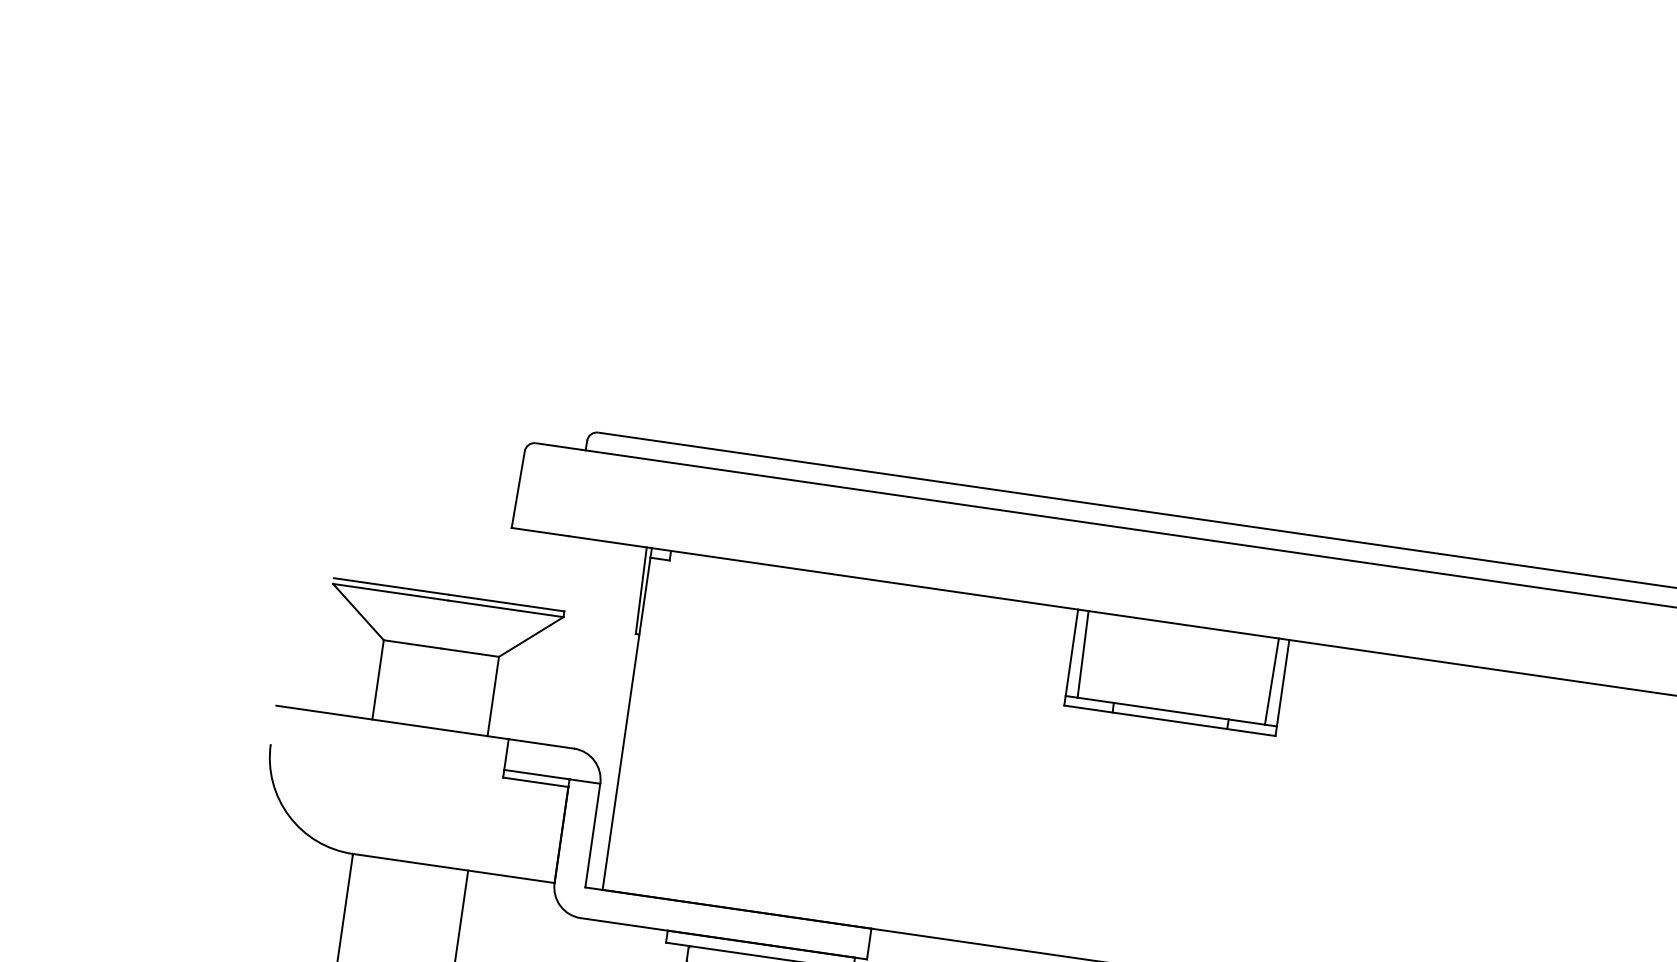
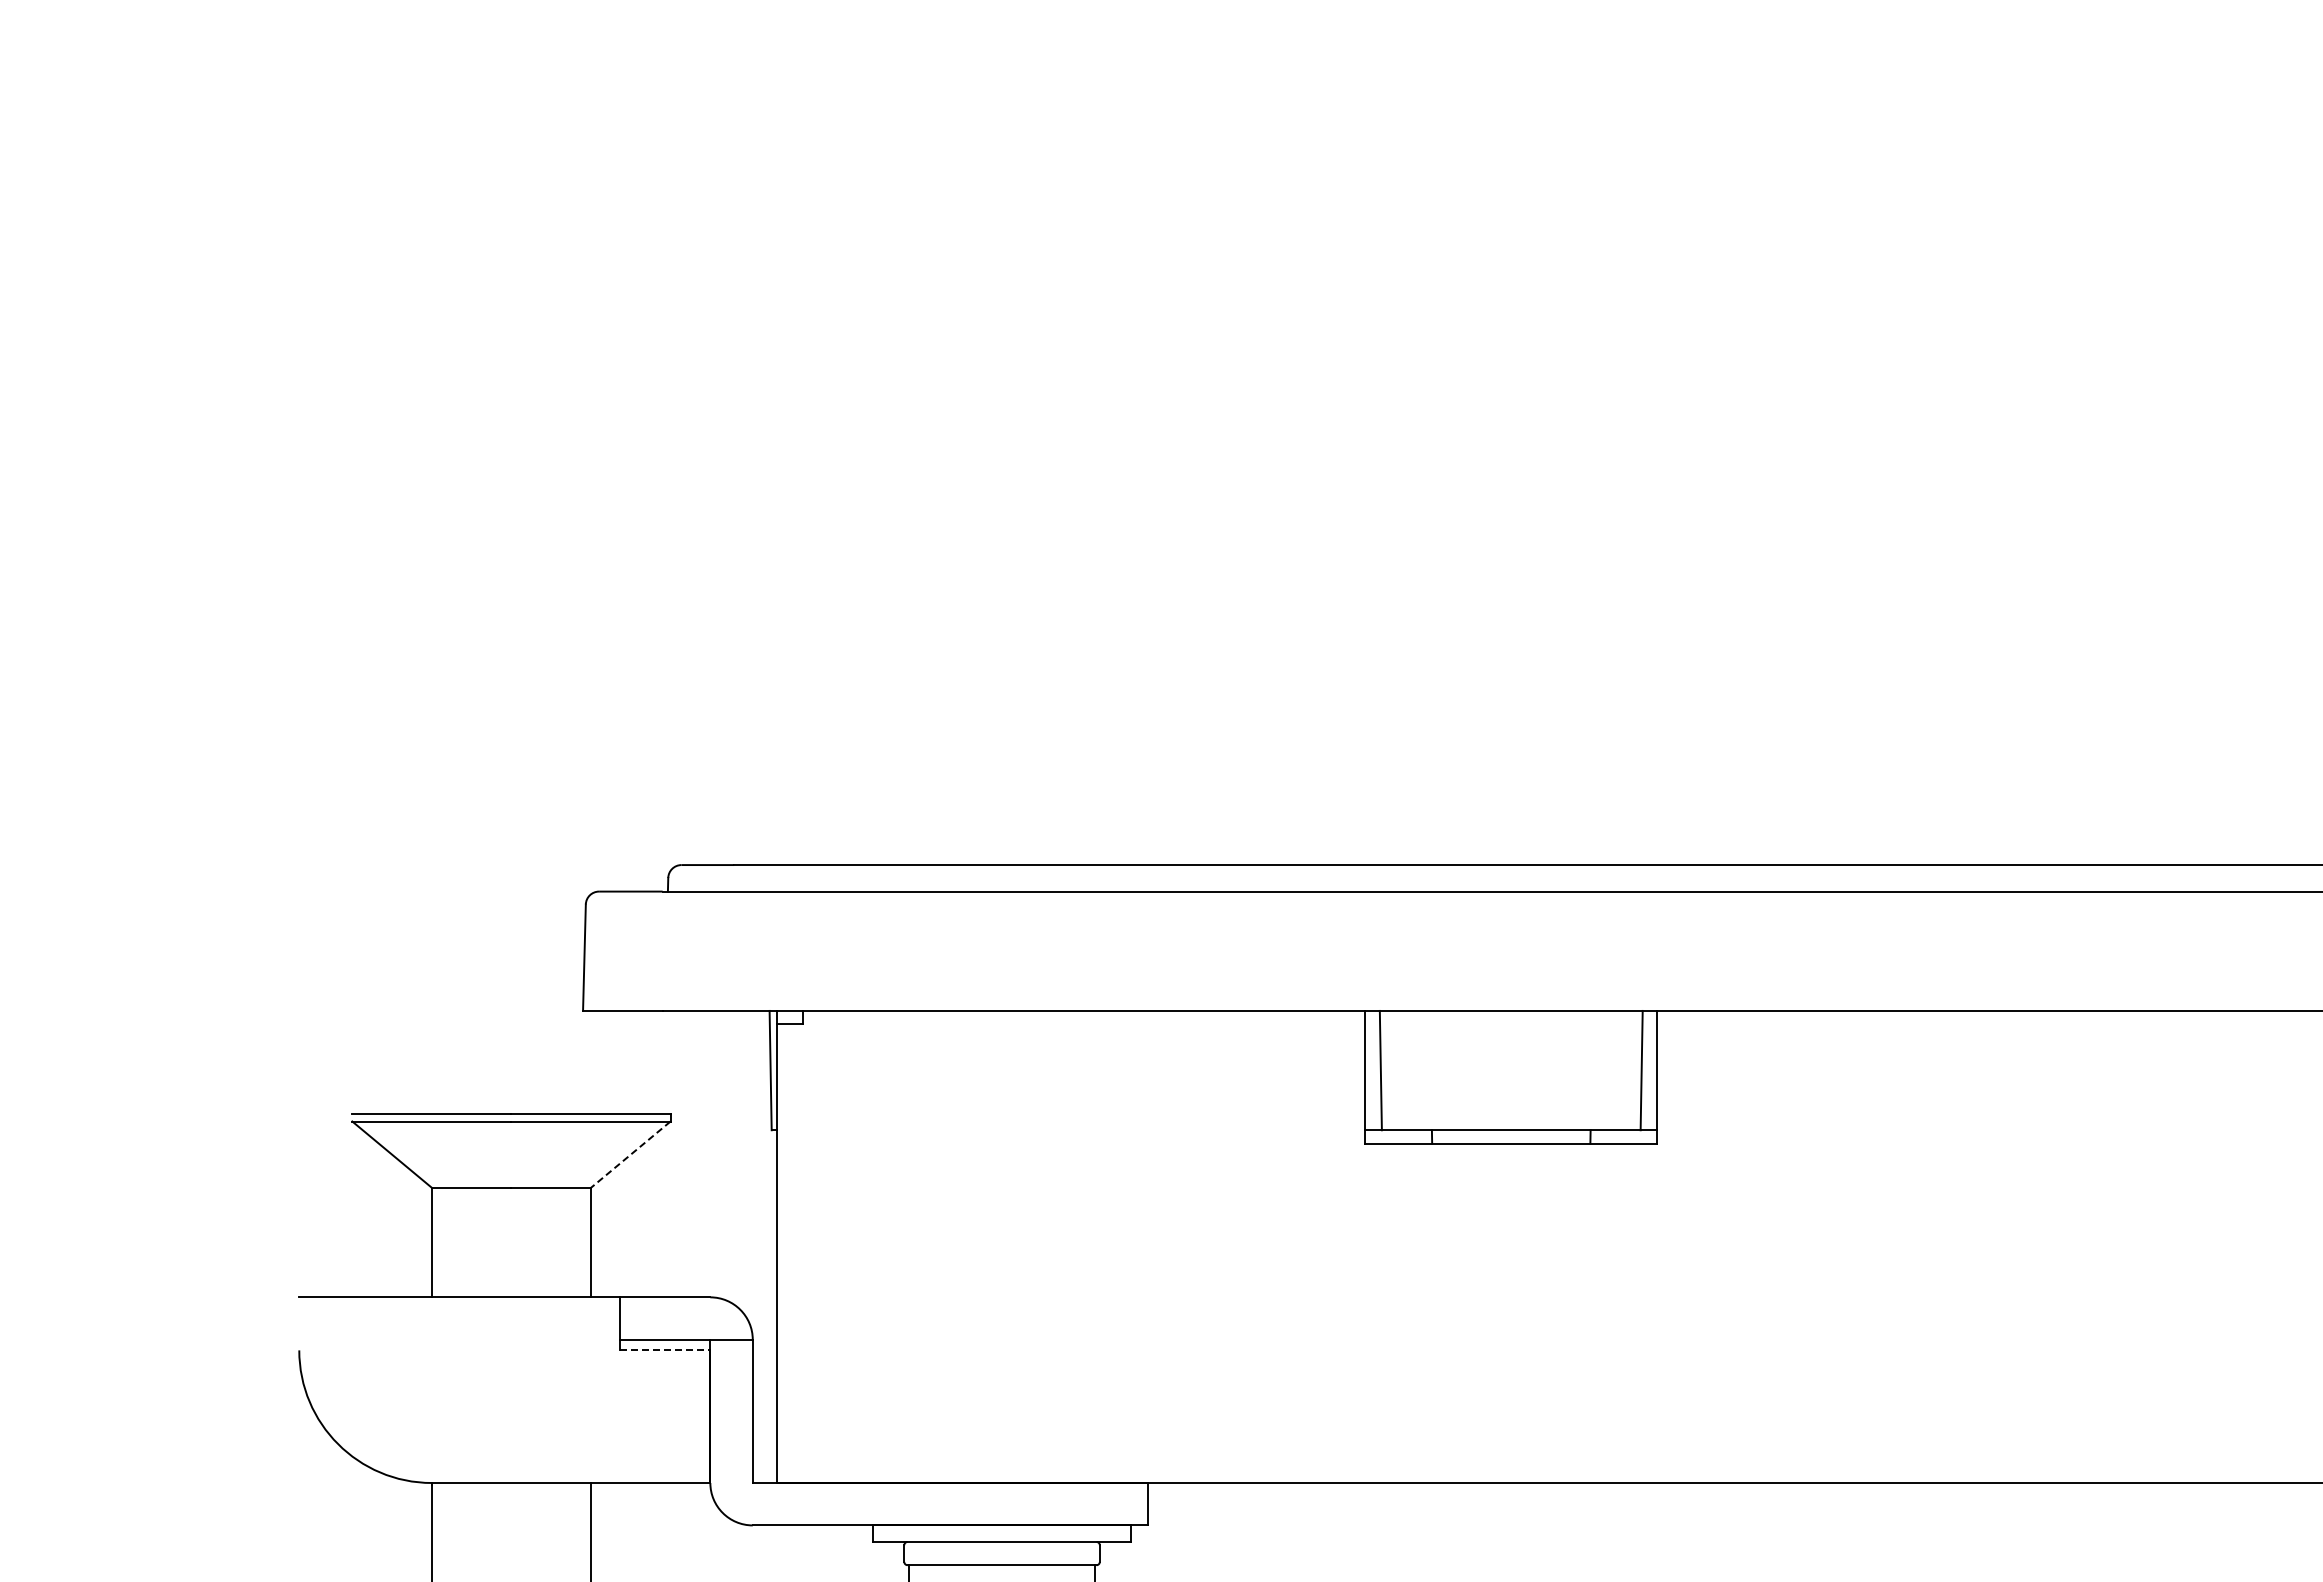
line: (531, 636) -> (630, 1154), solid -> dashed
line: (535, 782) -> (665, 1350), solid -> dashed

